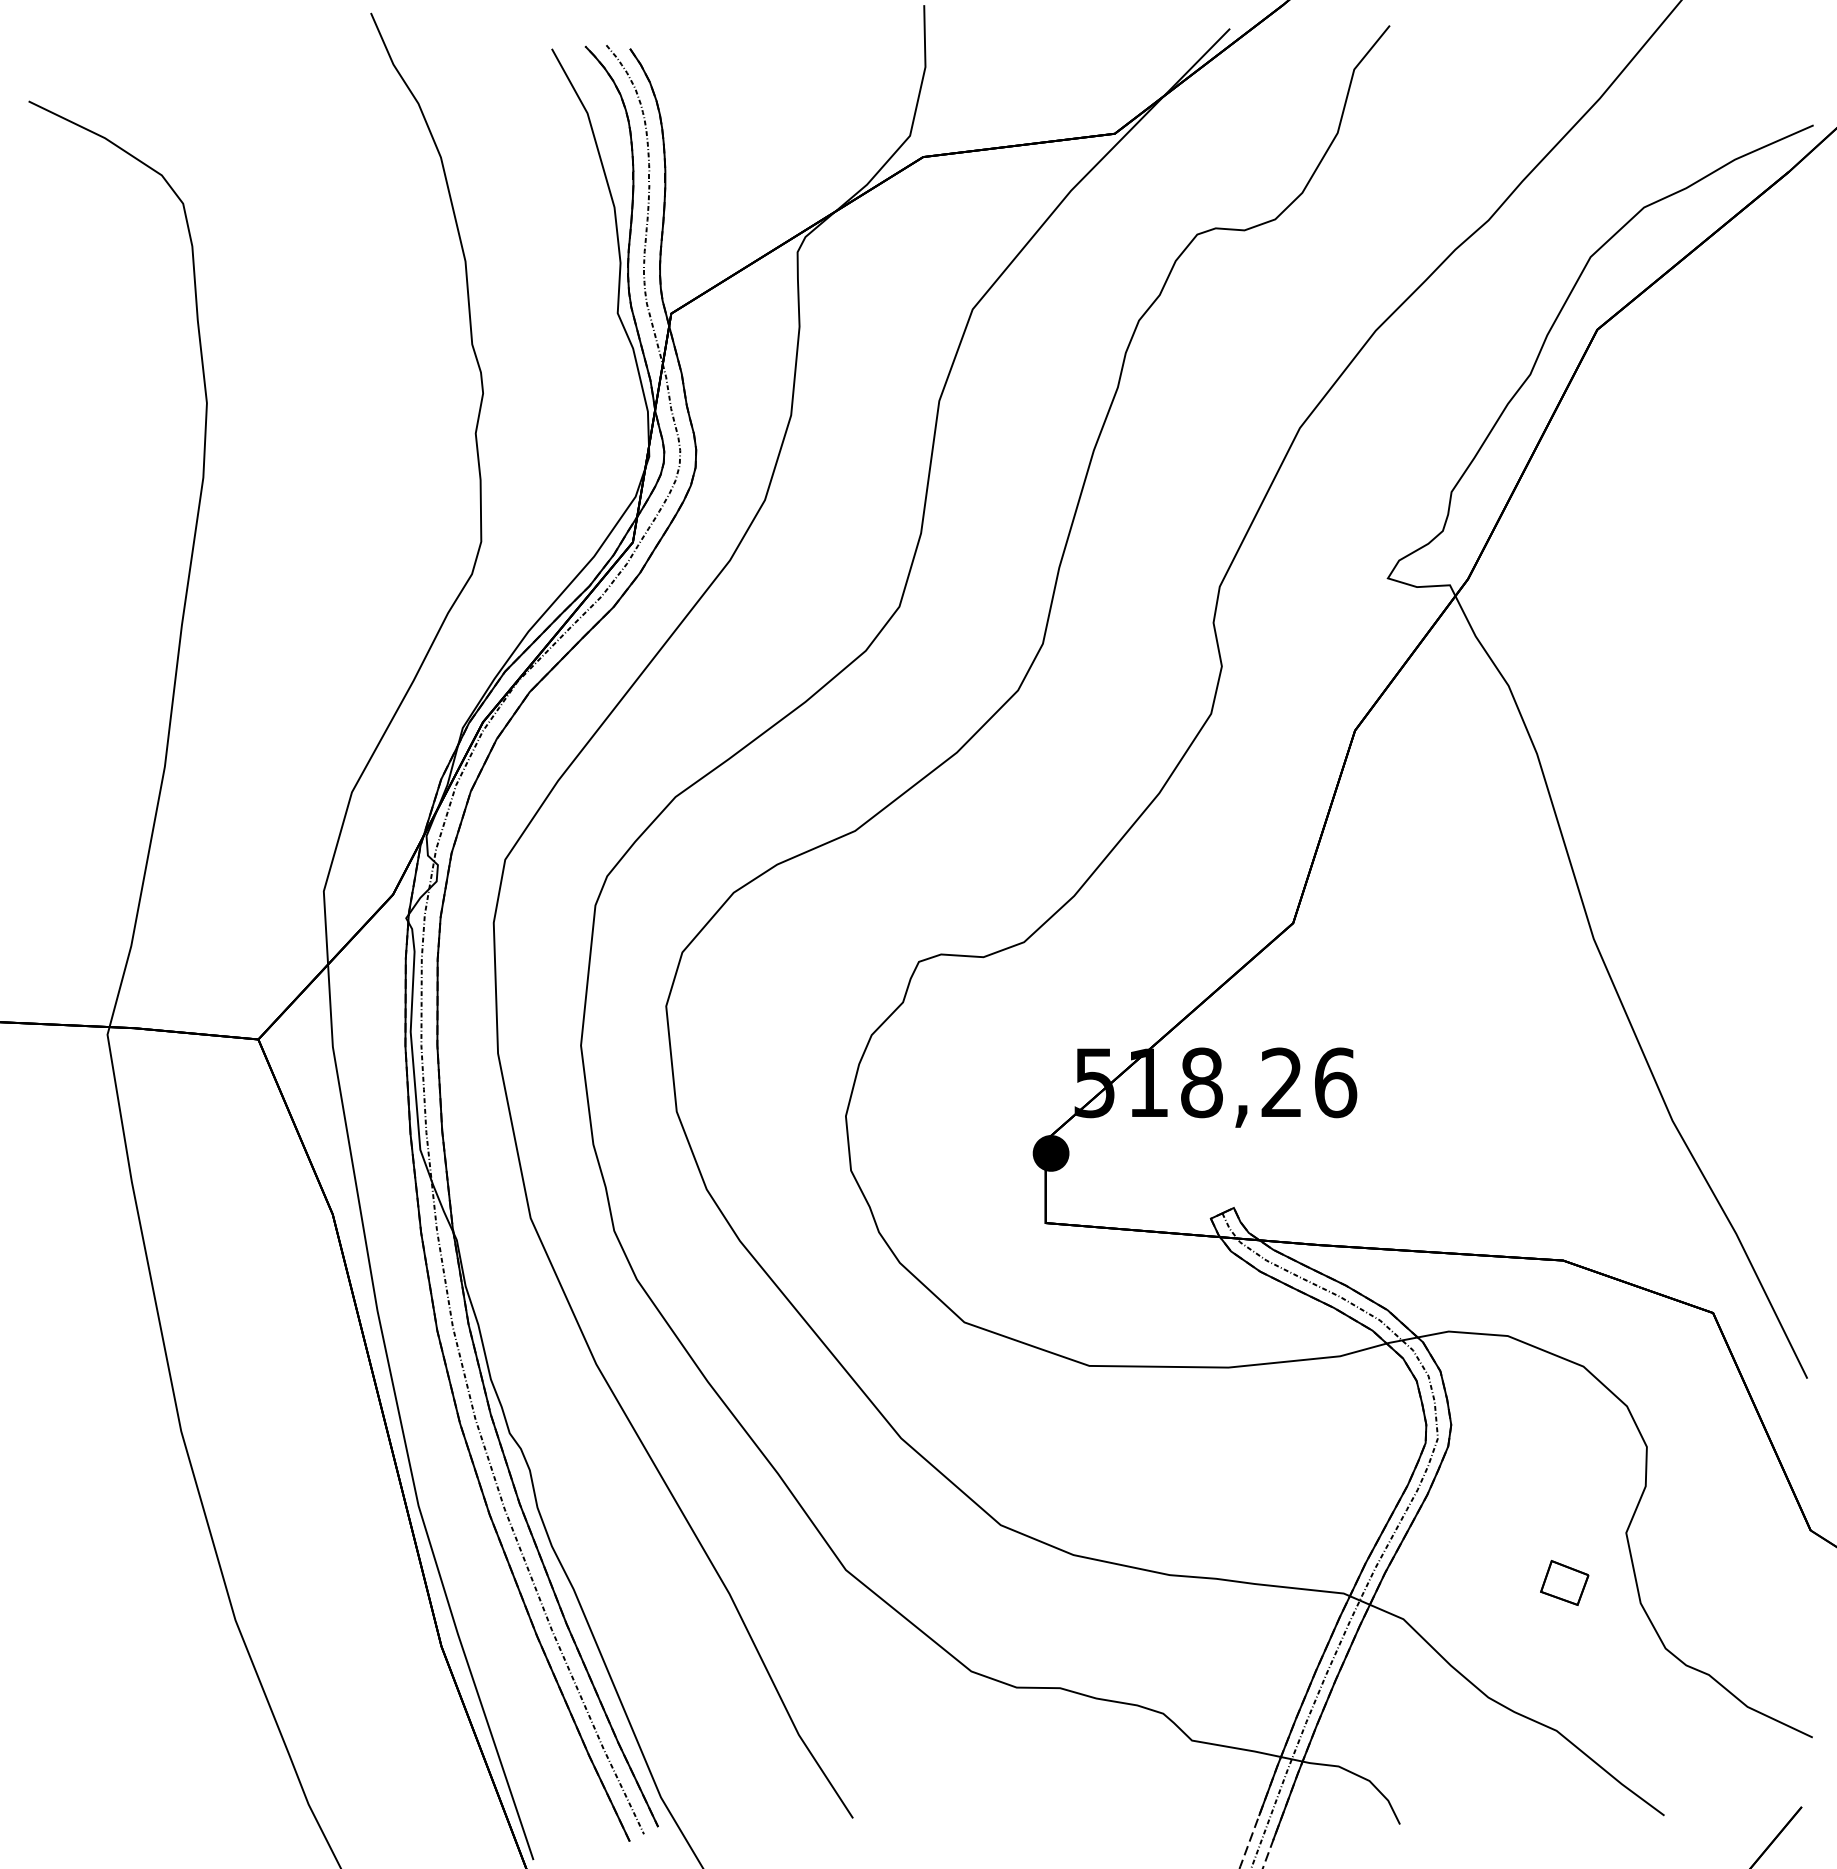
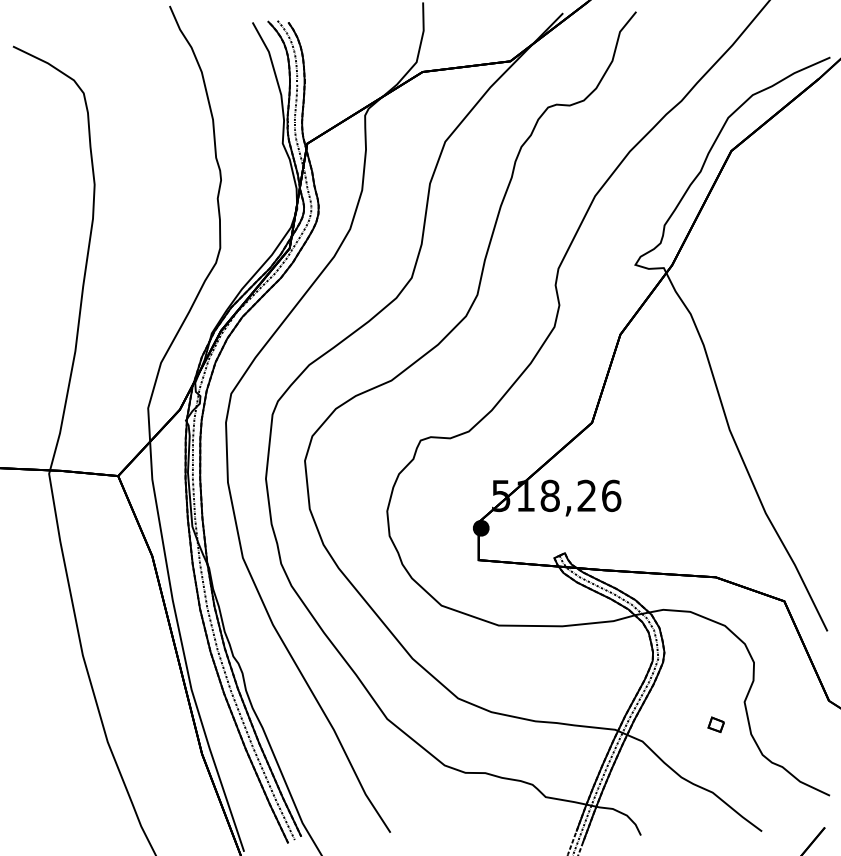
part: (1562, 1581) -> (715, 724), size x0.71

